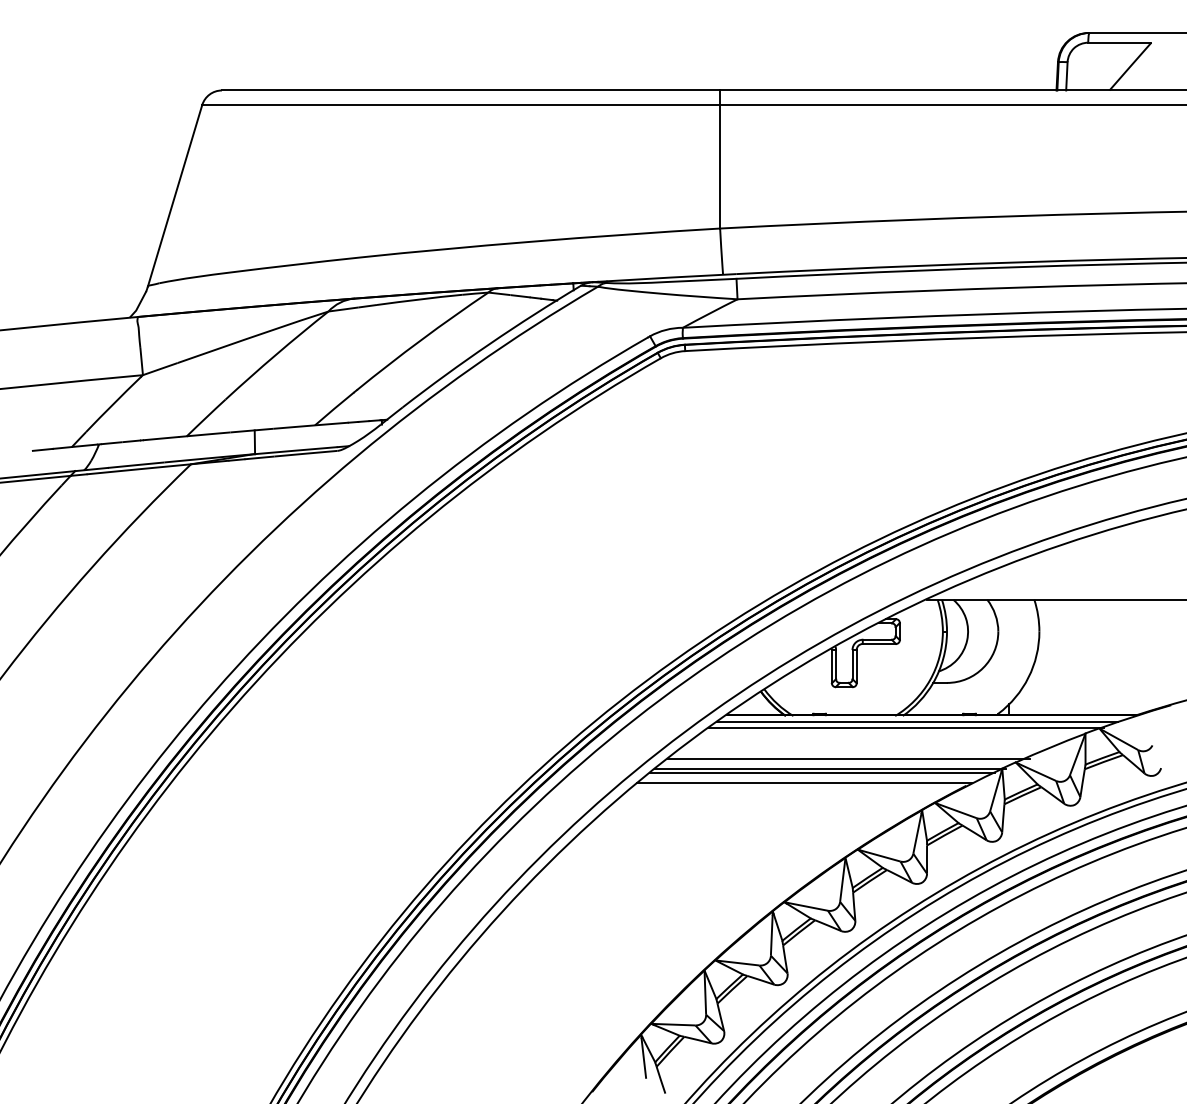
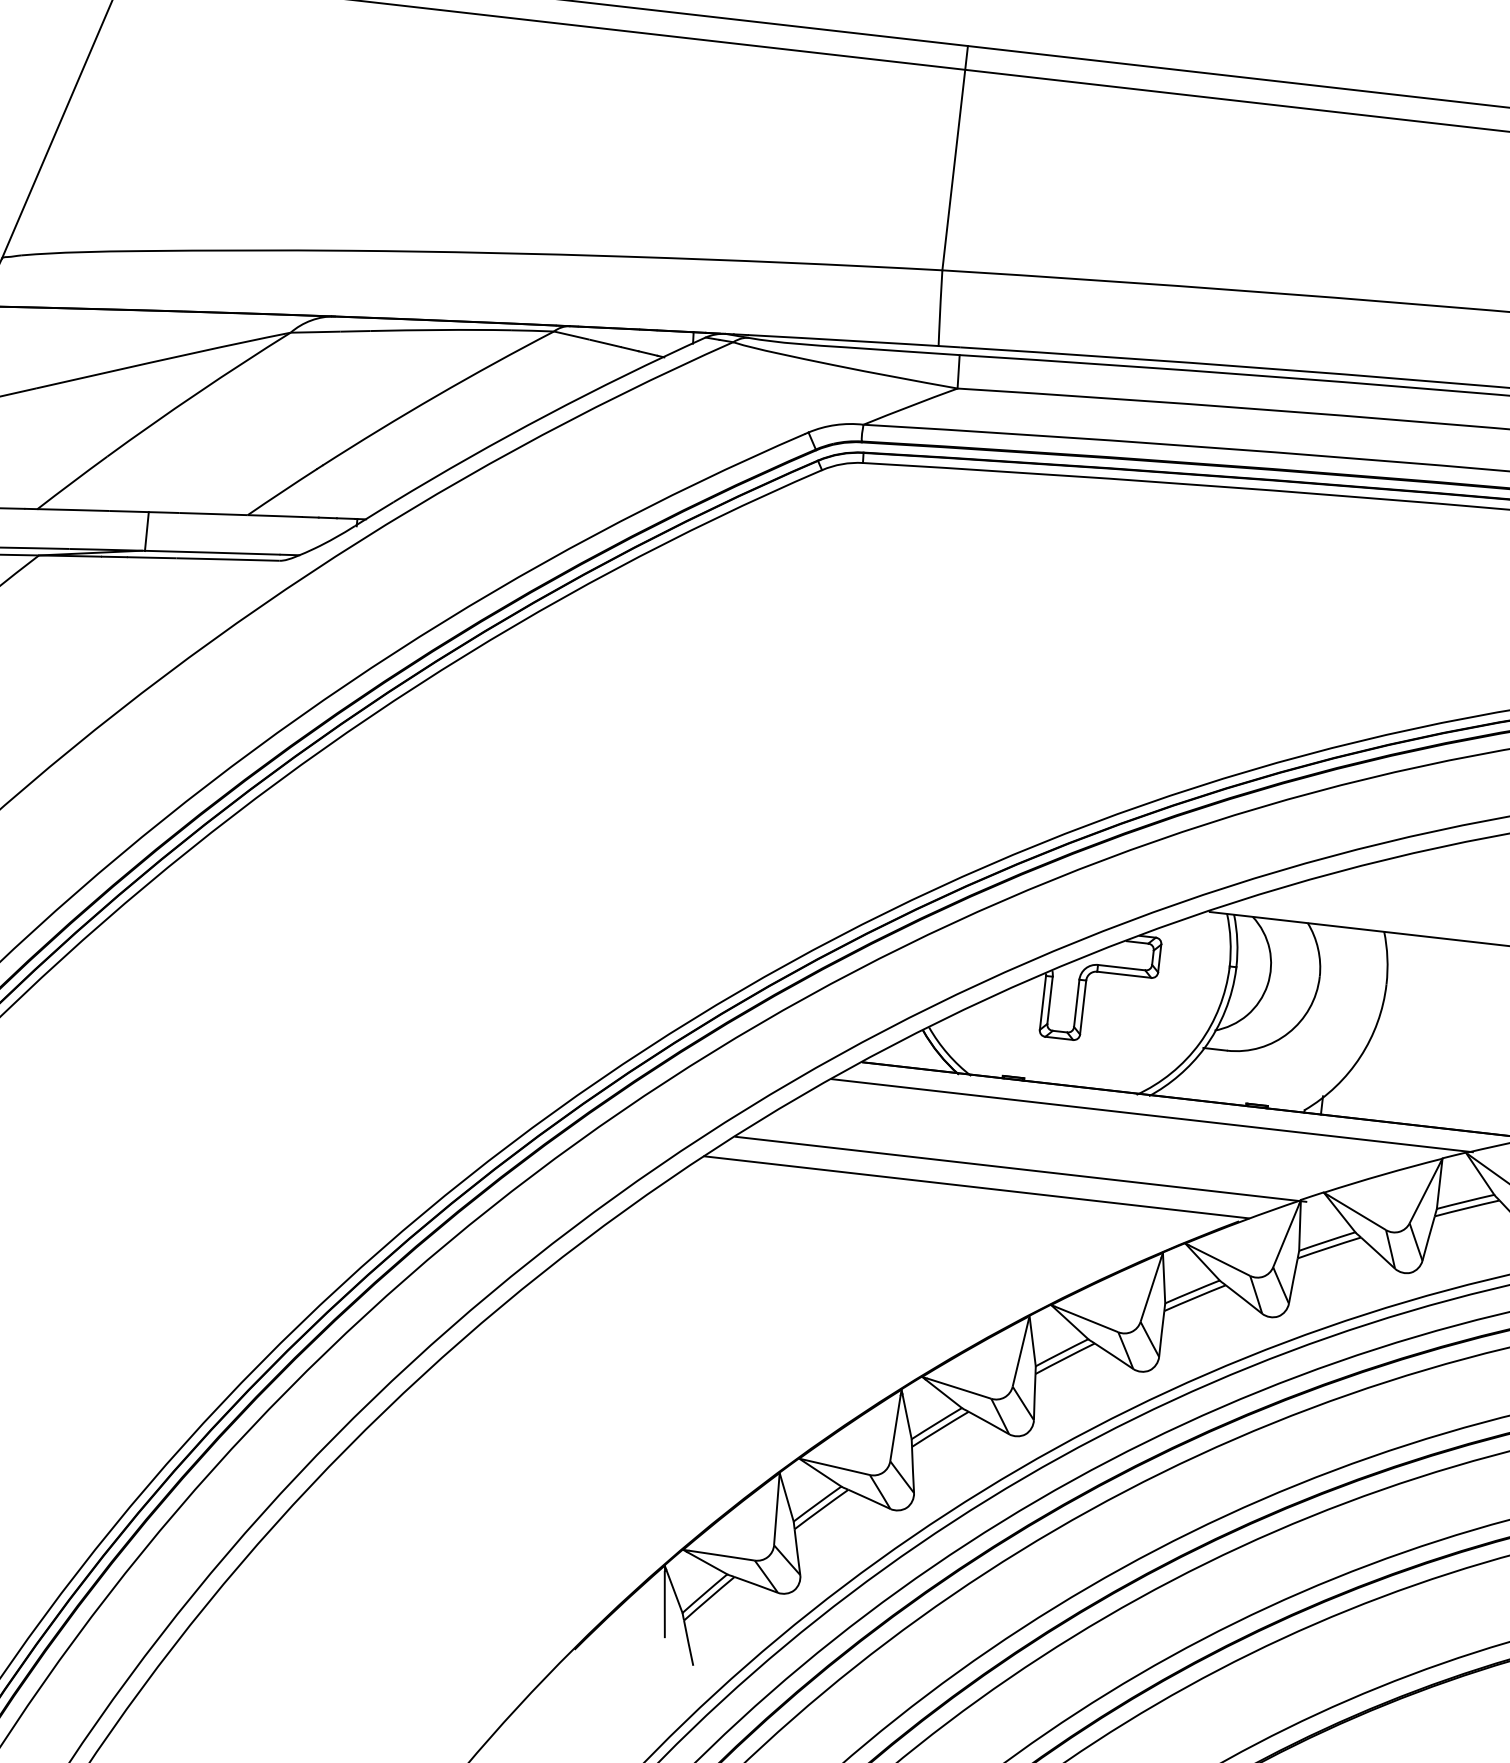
line: (917, 721) -> (1171, 1107), removed
line: (848, 759) -> (1052, 1156), removed
line: (821, 773) -> (1006, 1174), removed

